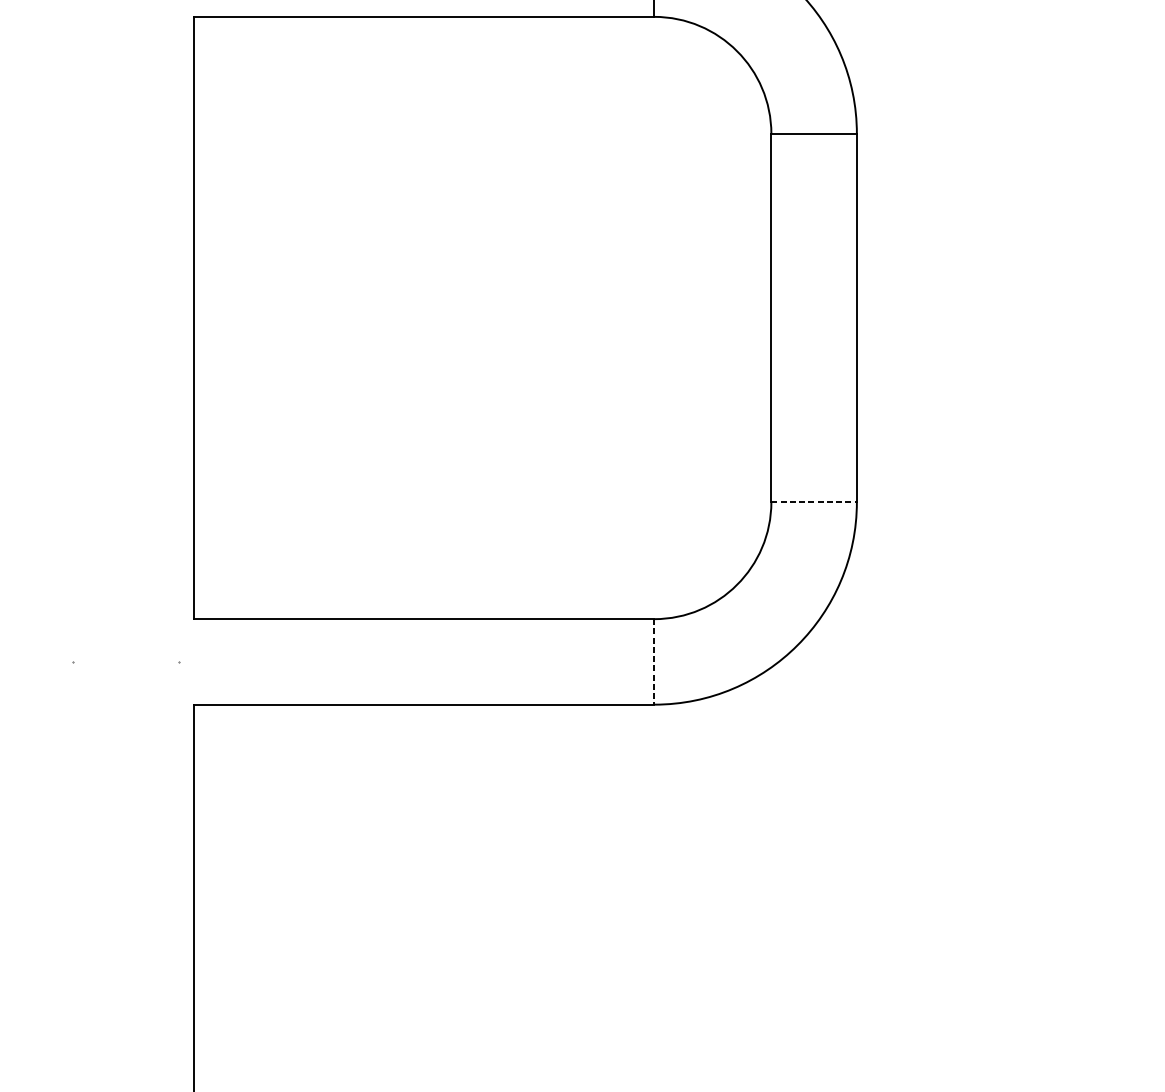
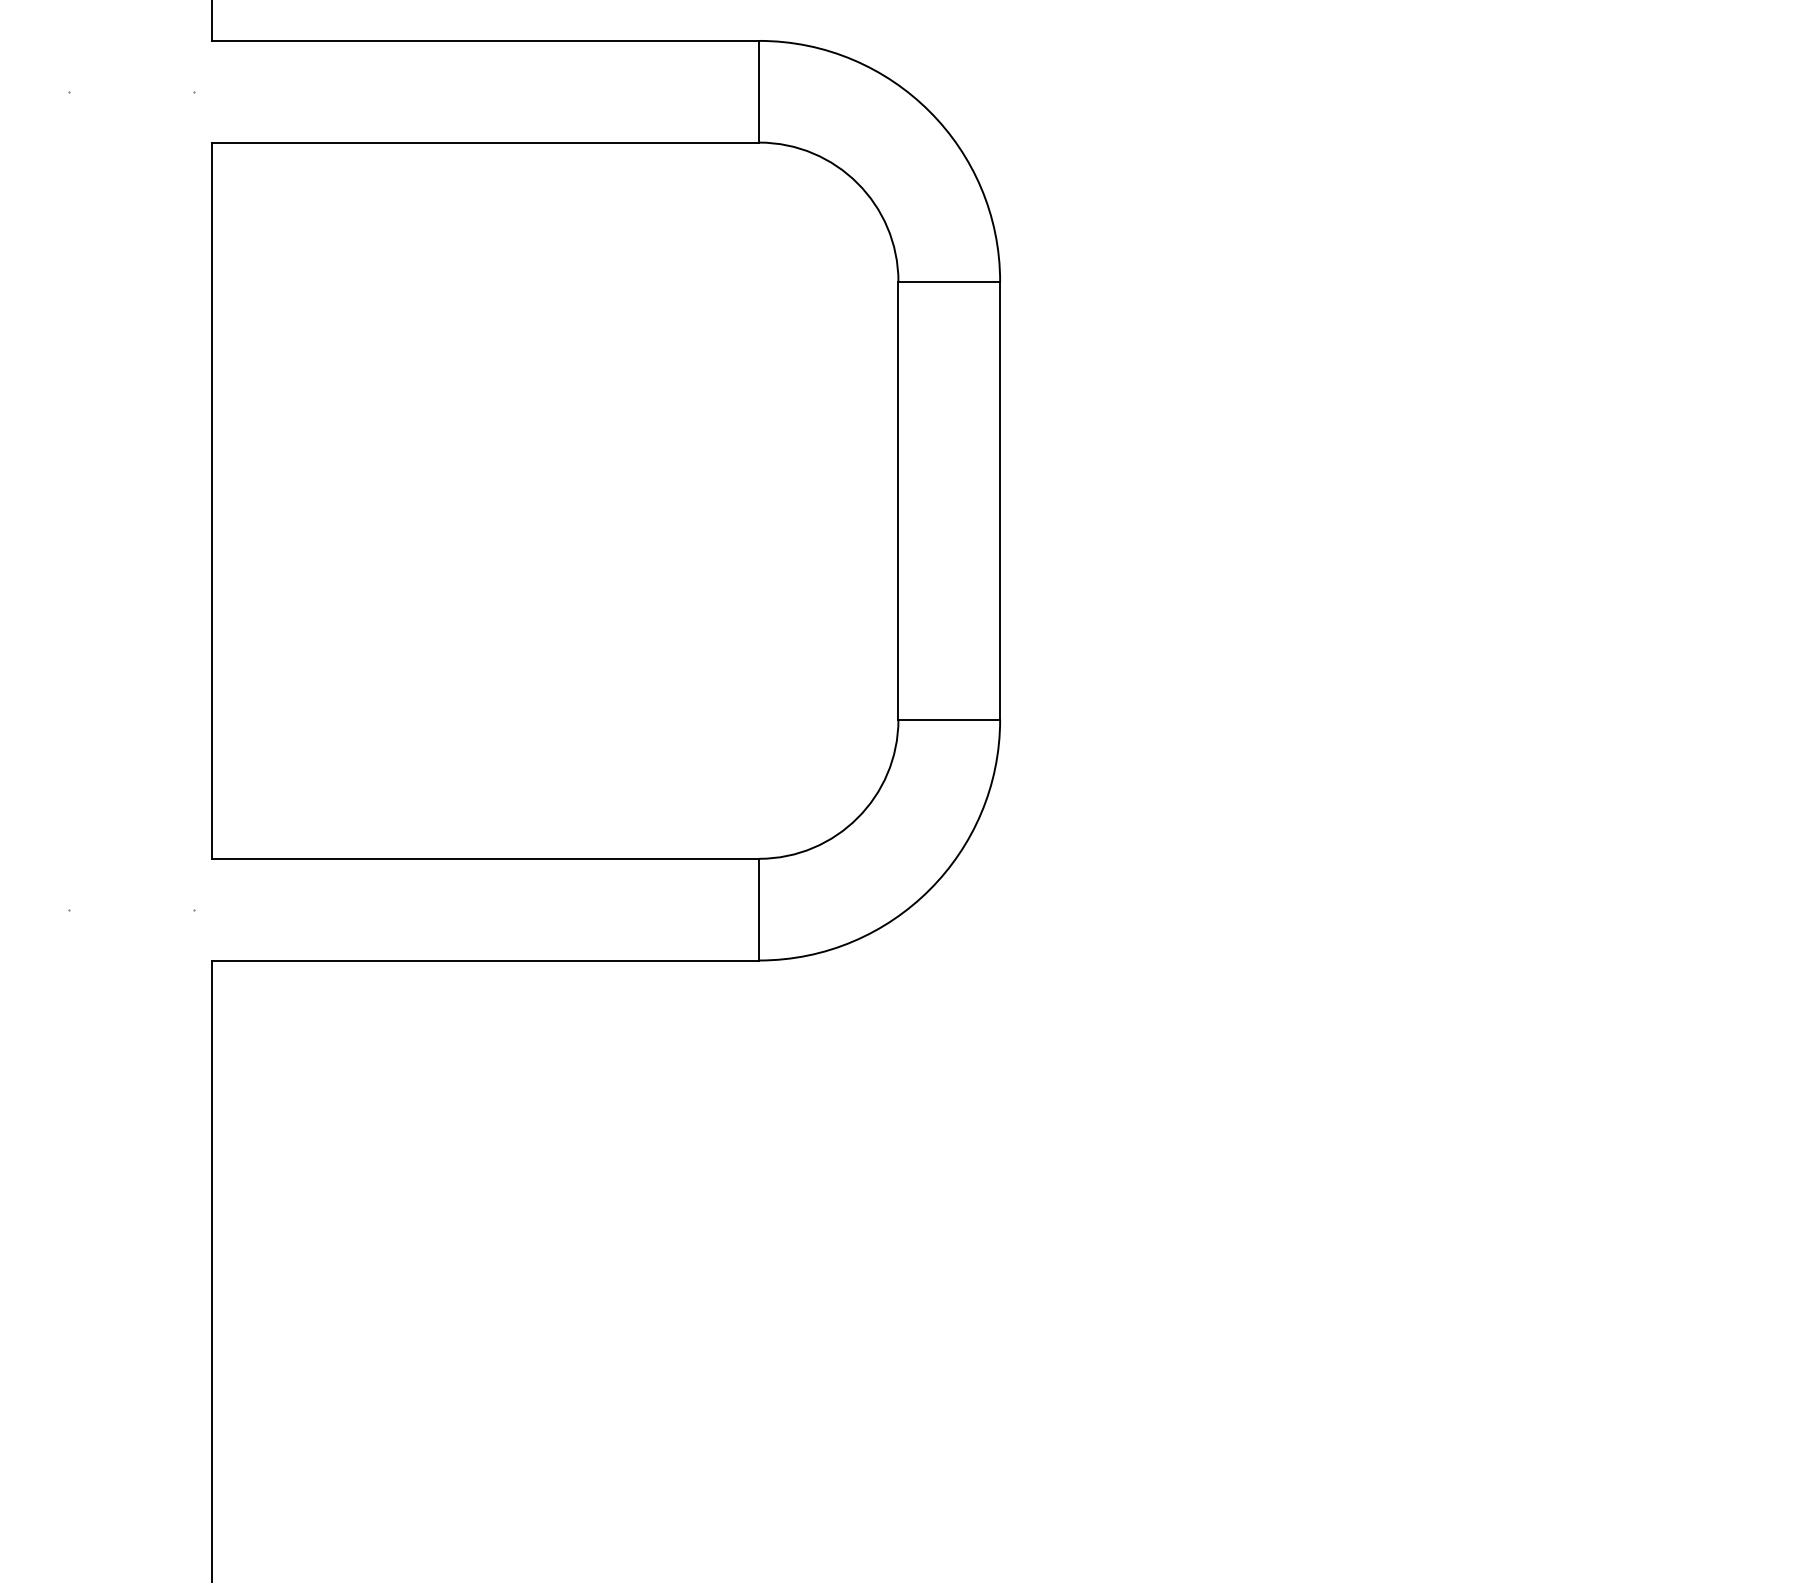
line: (814, 502) -> (949, 719), dashed -> solid
line: (654, 661) -> (759, 909), dashed -> solid

